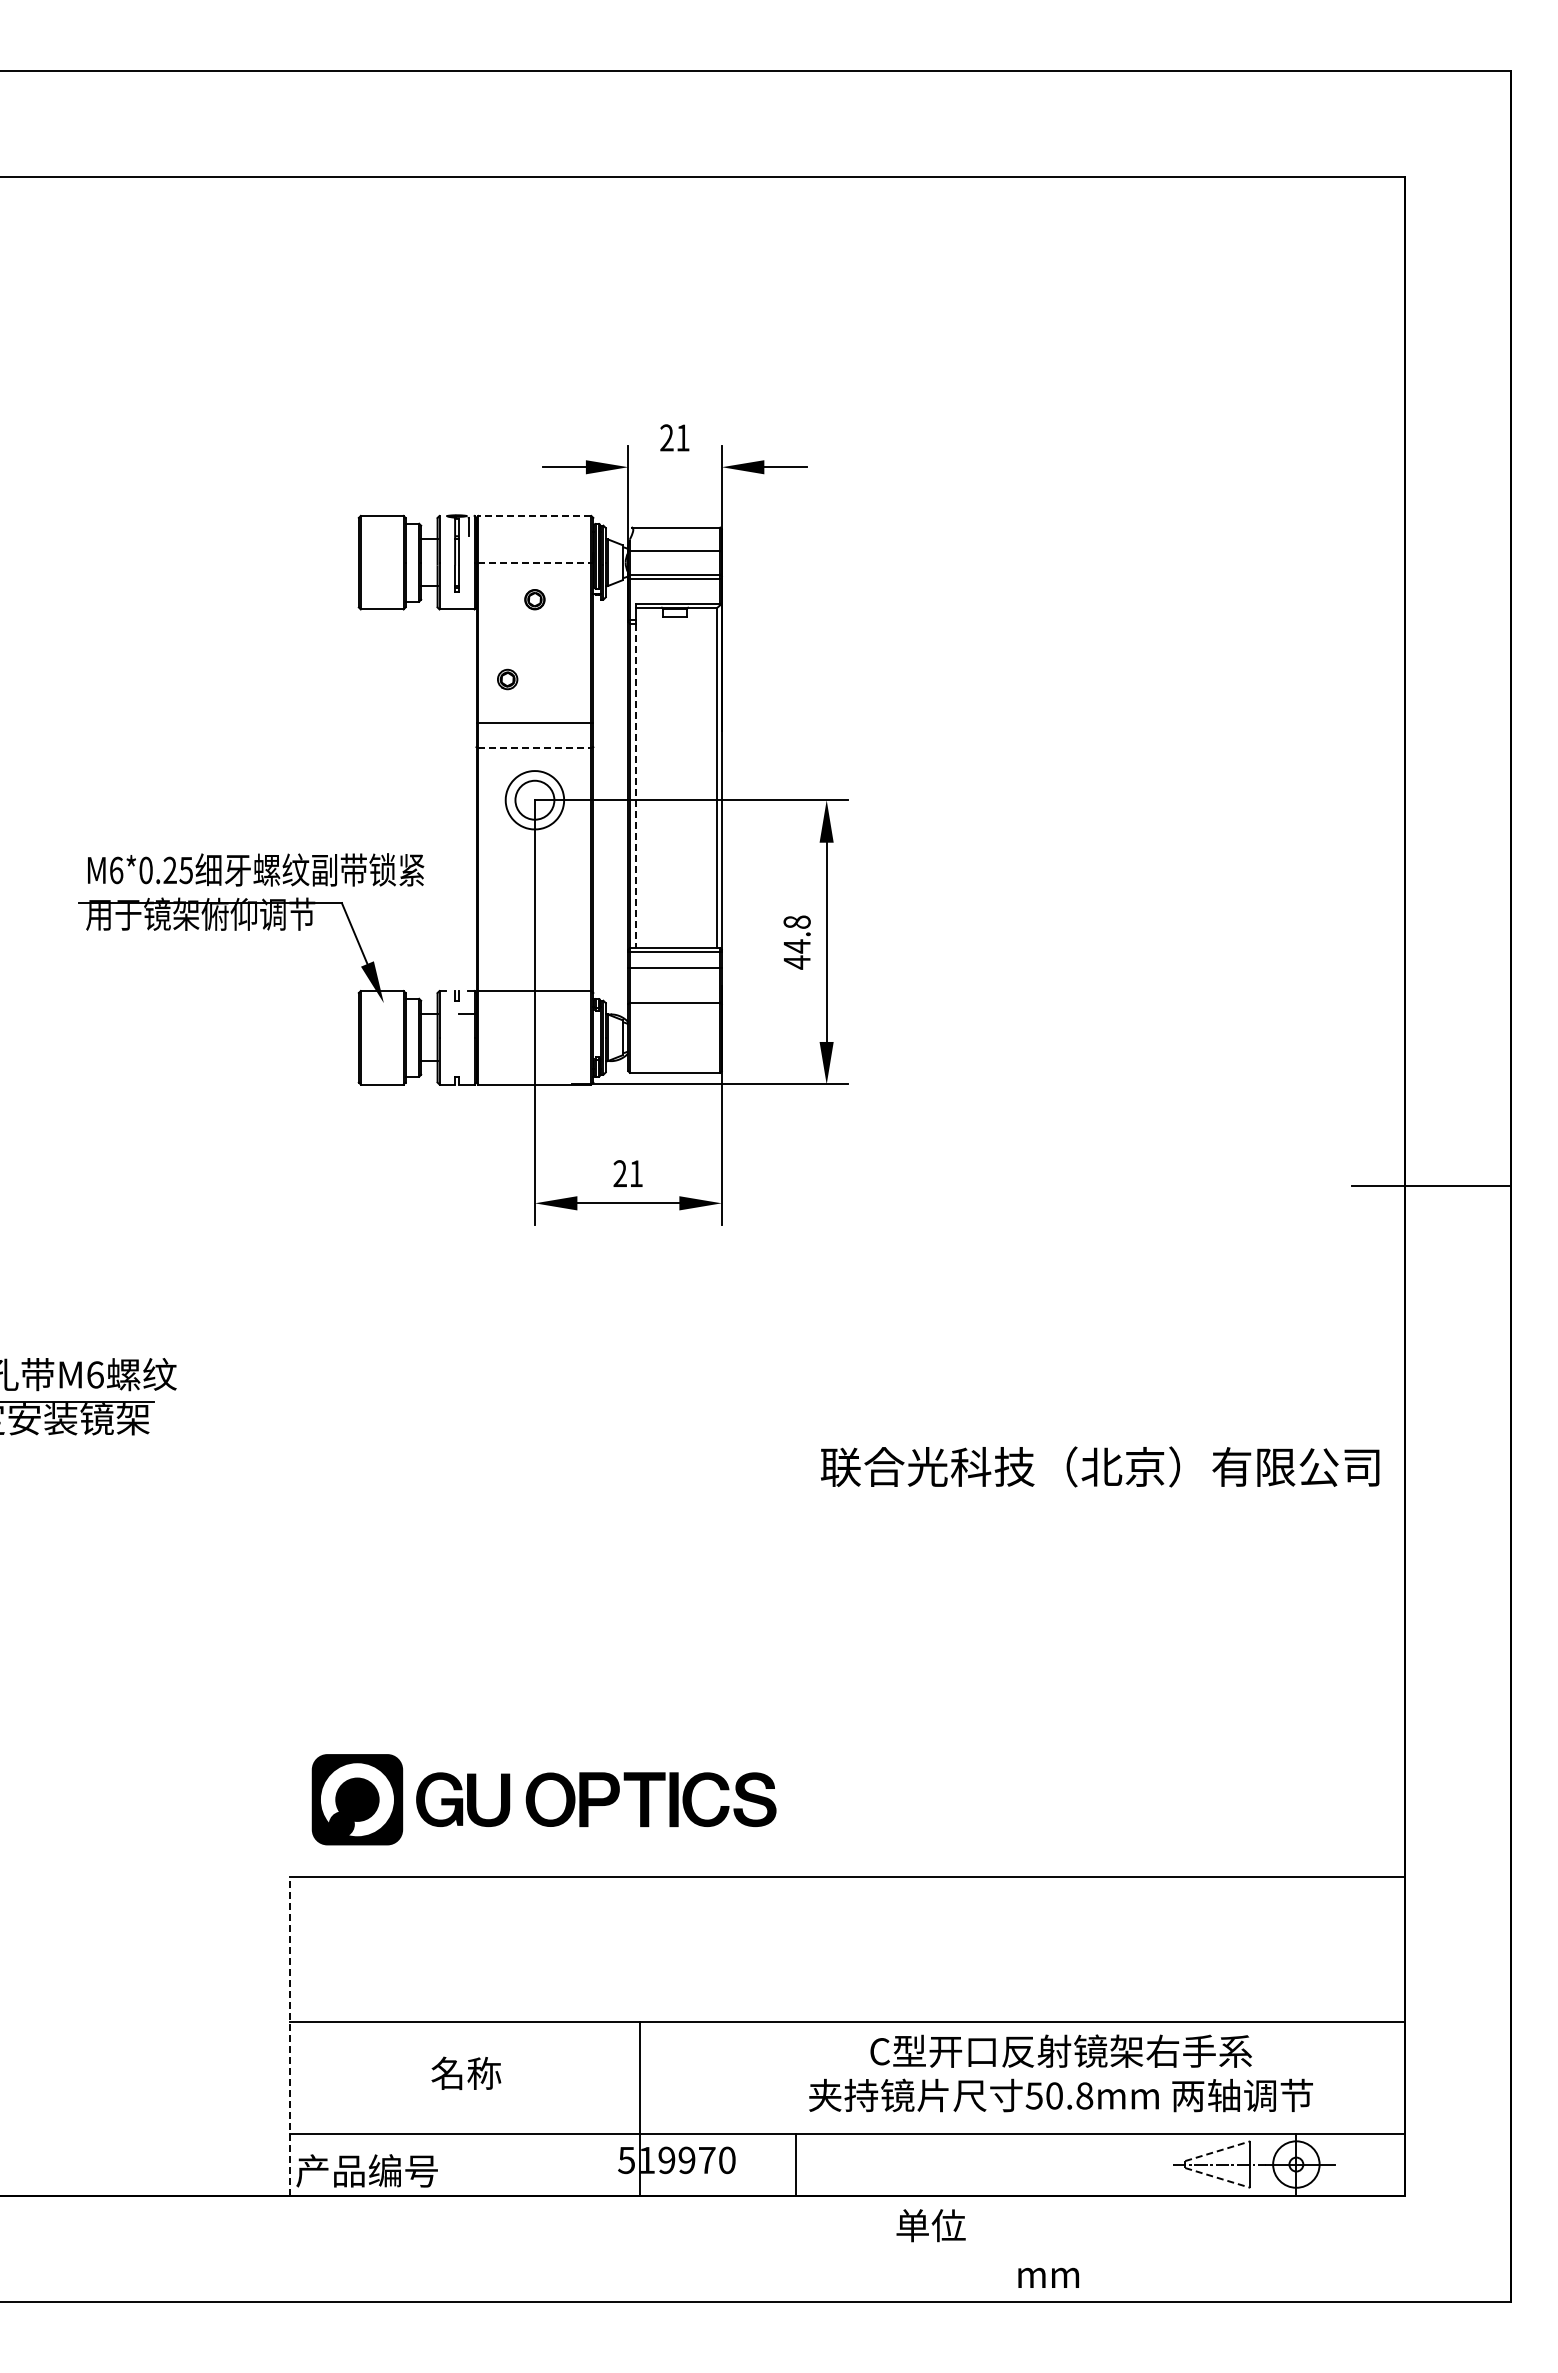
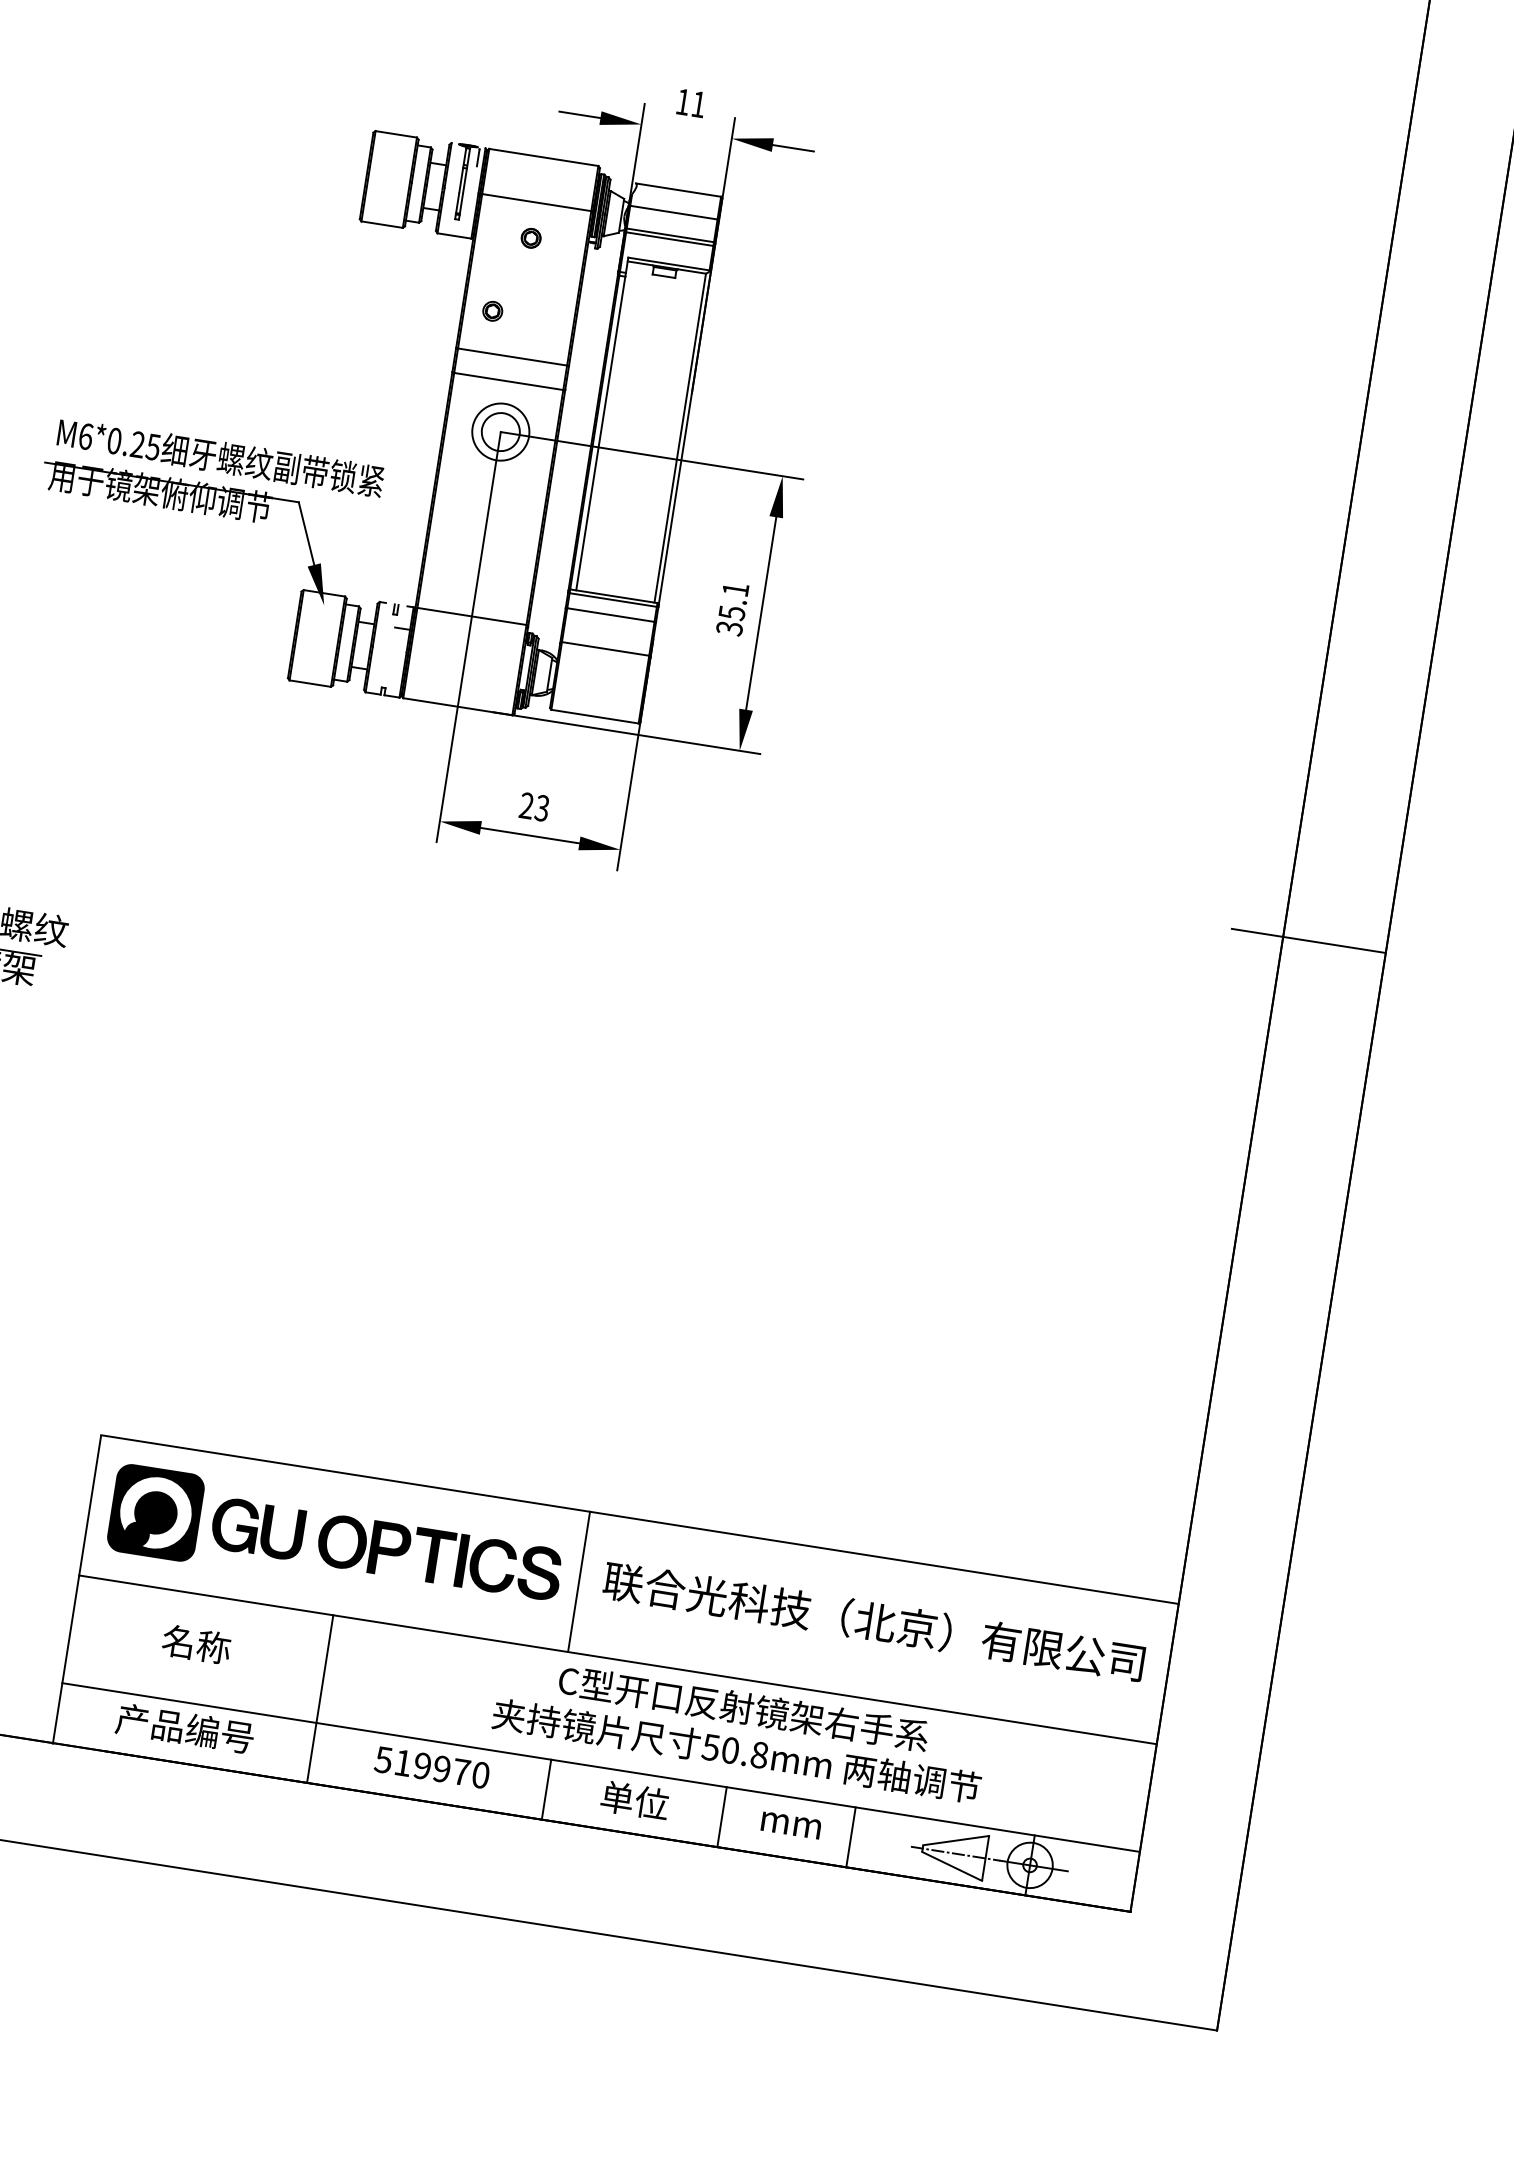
text: (666, 437) -> (682, 101), 21 -> 11
line: (534, 515) -> (543, 156), dashed -> solid
line: (535, 562) -> (537, 202), dashed -> solid
line: (535, 747) -> (509, 381), dashed -> solid
line: (636, 786) -> (601, 434), dashed -> solid
text: (796, 942) -> (732, 609), 44.8 -> 35.1
text: (635, 1173) -> (541, 807), 21 -> 23
text: (1100, 1466) -> (874, 1621), moved
part: (543, 1799) -> (335, 1540), moved
line: (795, 1948) -> (578, 1580), added
line: (289, 2036) -> (76, 1589), dashed -> solid
text: (466, 2072) -> (196, 1643), moved
text: (1060, 2073) -> (739, 1729), moved
line: (639, 2108) -> (319, 1698), moved
line: (1217, 2151) -> (955, 1840), dashed -> solid
line: (977, 2164) -> (722, 1817), added
line: (1111, 2164) -> (851, 1837), added
text: (366, 2170) -> (184, 1727), moved
line: (1217, 2177) -> (951, 1865), dashed -> solid
text: (930, 2225) -> (634, 1800), moved
text: (1048, 2277) -> (791, 1824), moved

